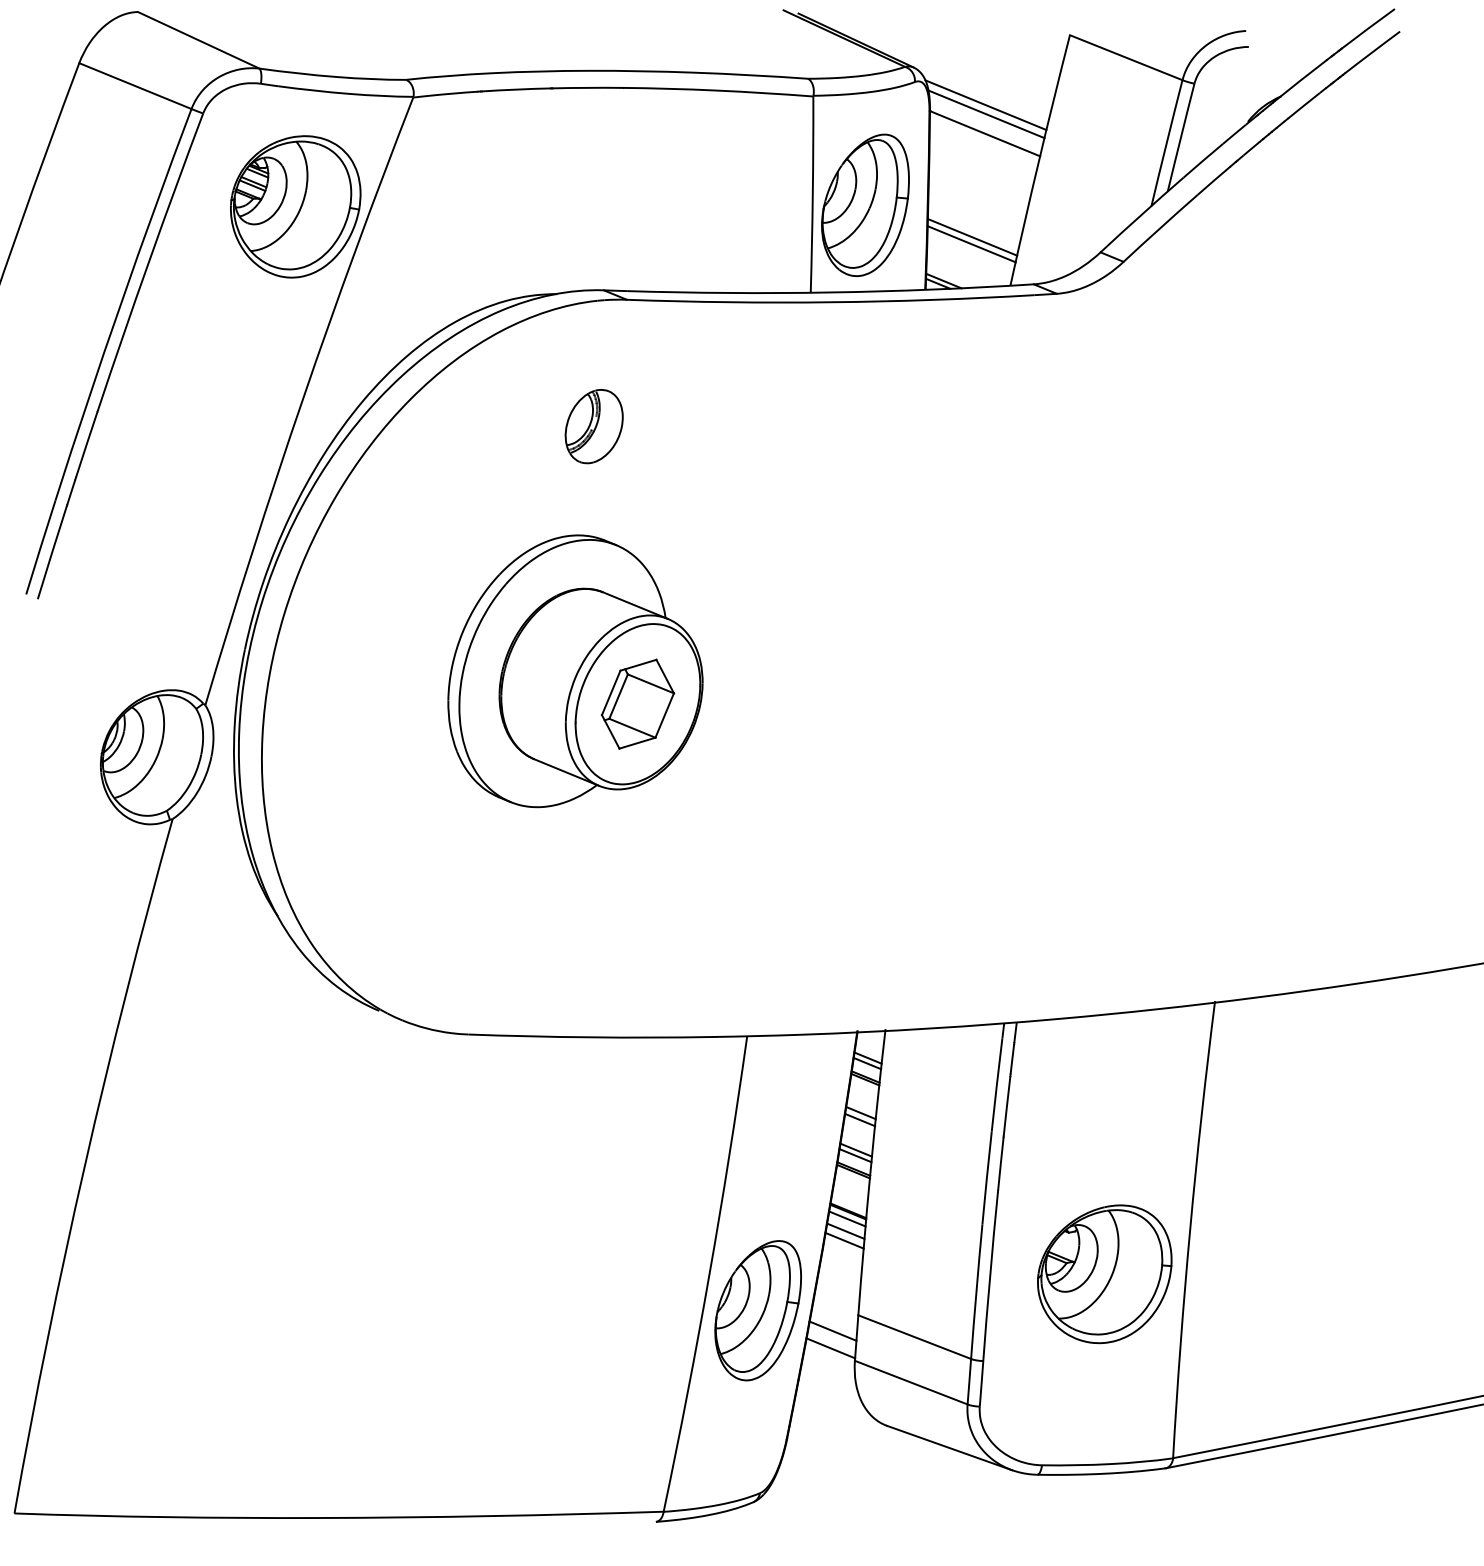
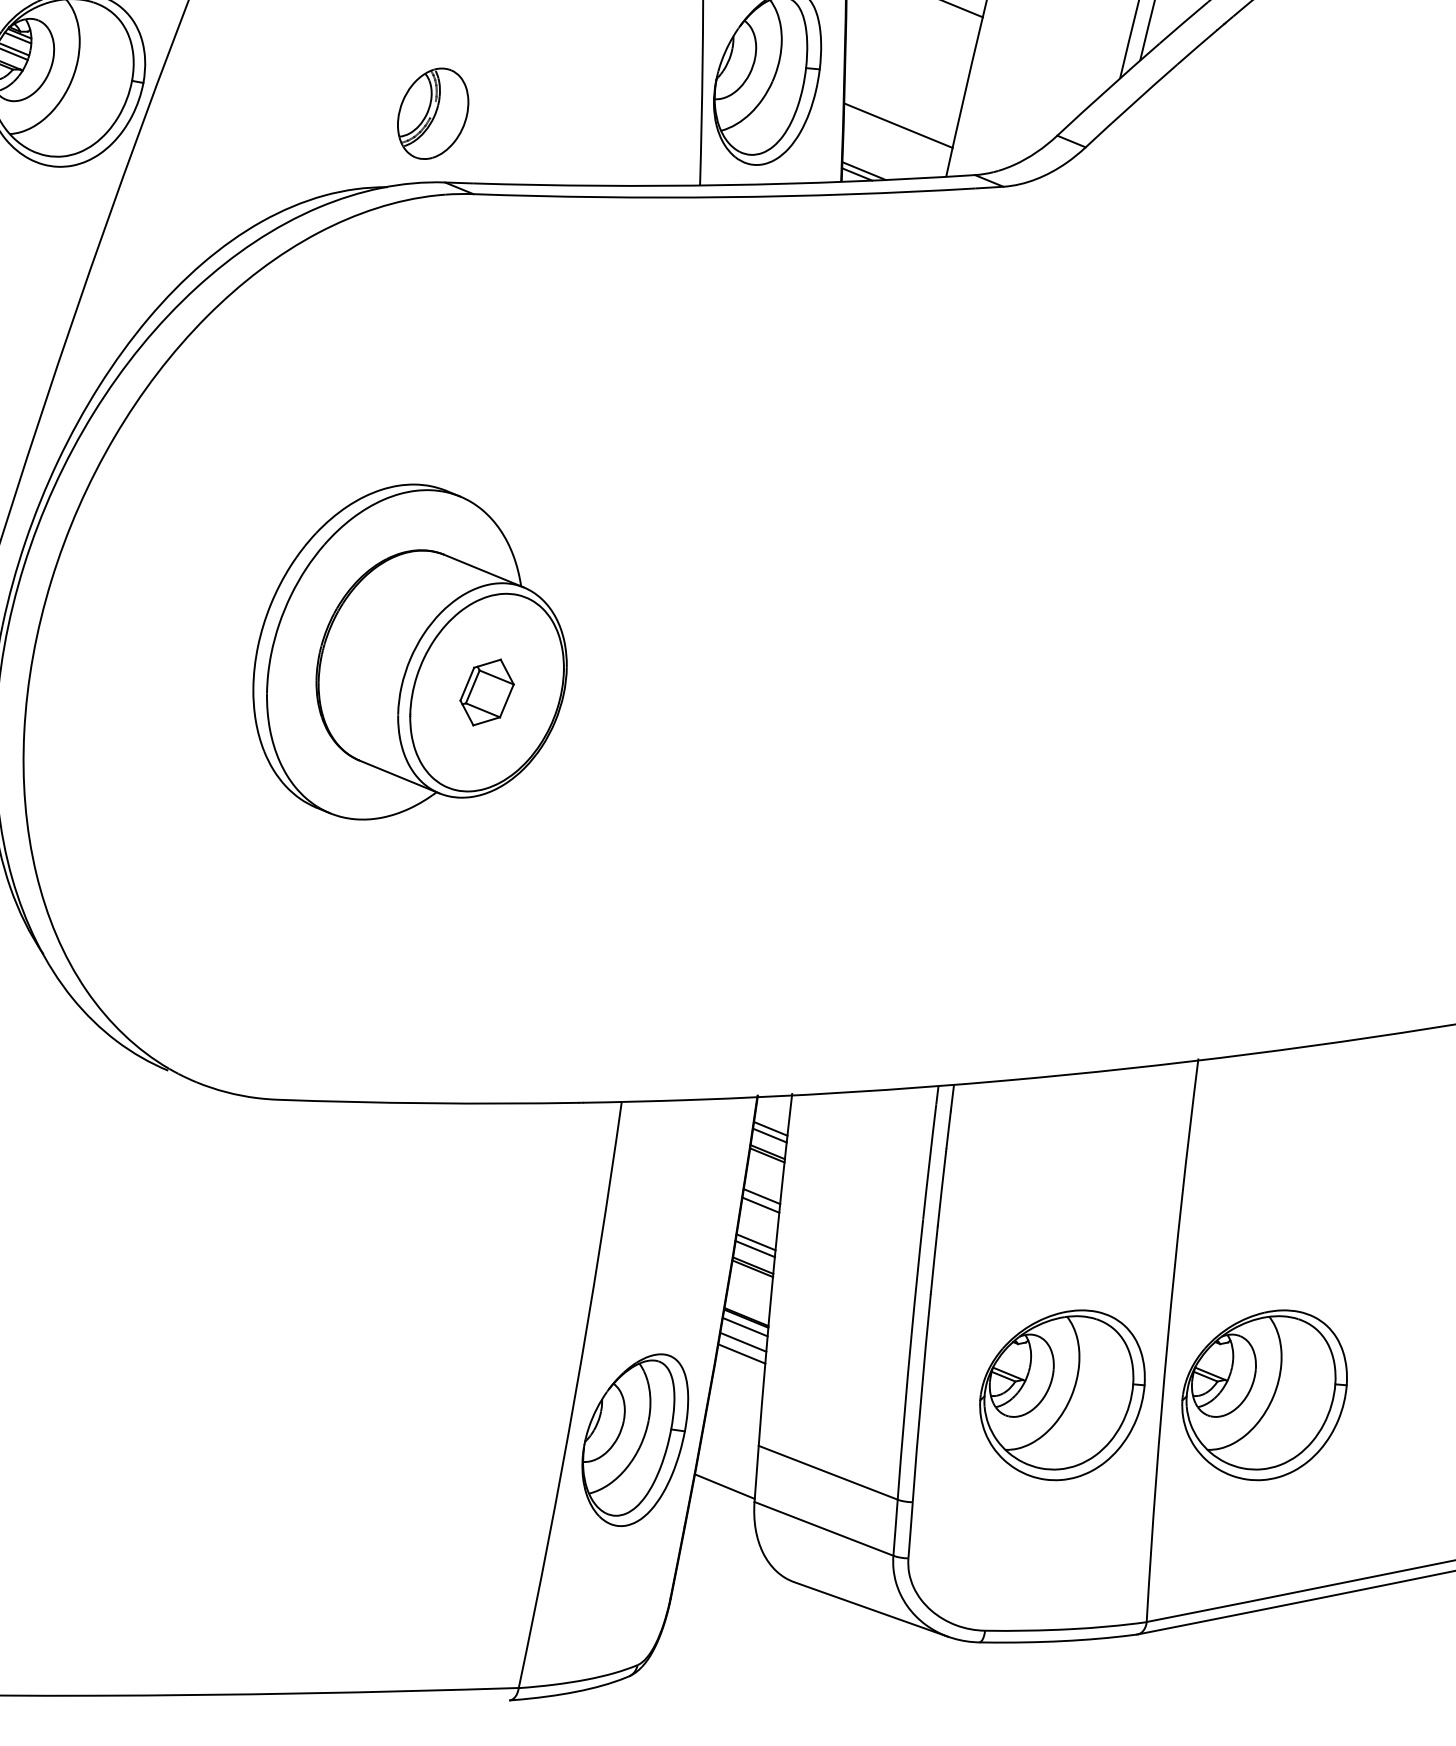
line: (972, 237) -> (899, 117), removed
part: (593, 426) -> (432, 113), moved
part: (637, 703) -> (486, 691), size x0.6
part: (1268, 1274) -> (1264, 1395), added
line: (832, 1330) -> (726, 1464), removed

